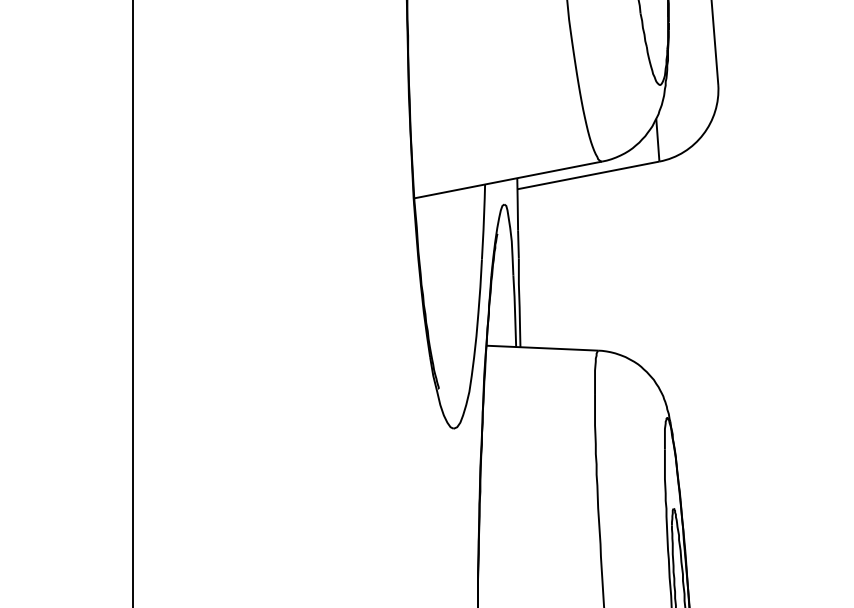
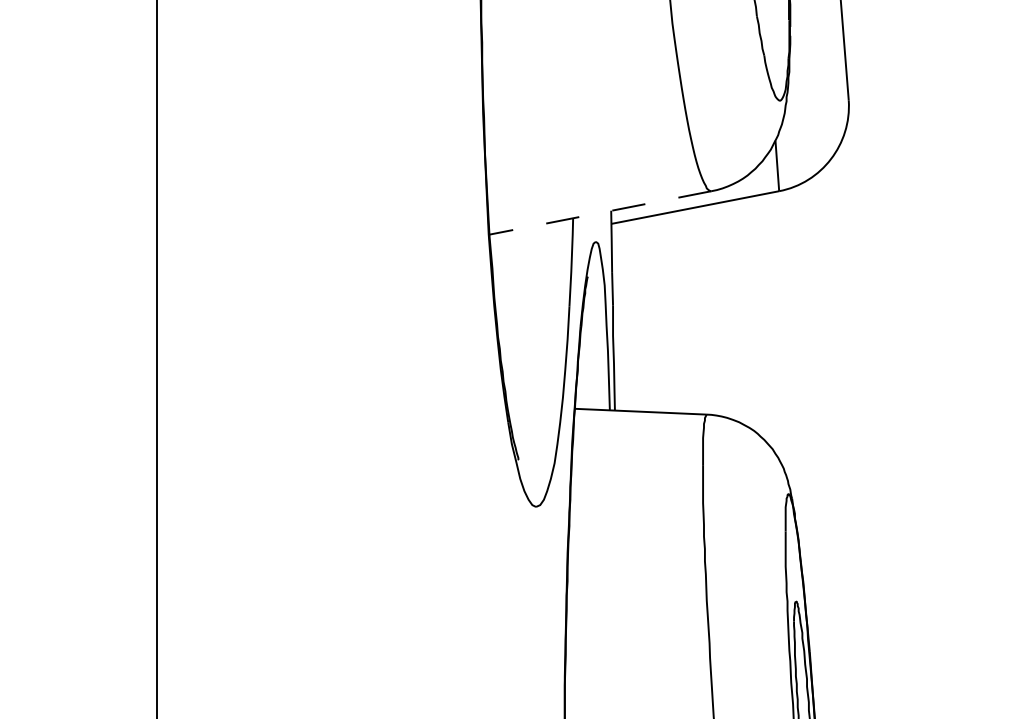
line: (508, 179) -> (600, 212), solid -> dashed

